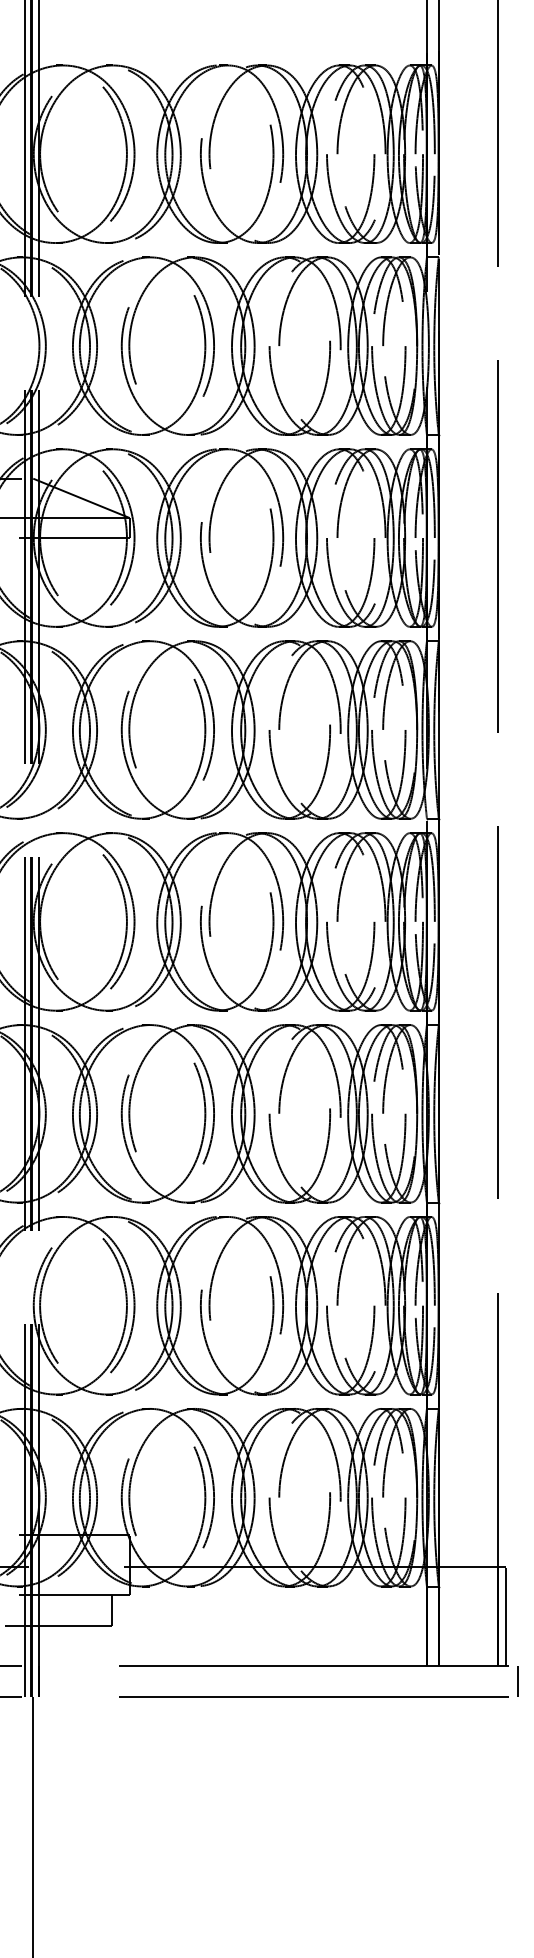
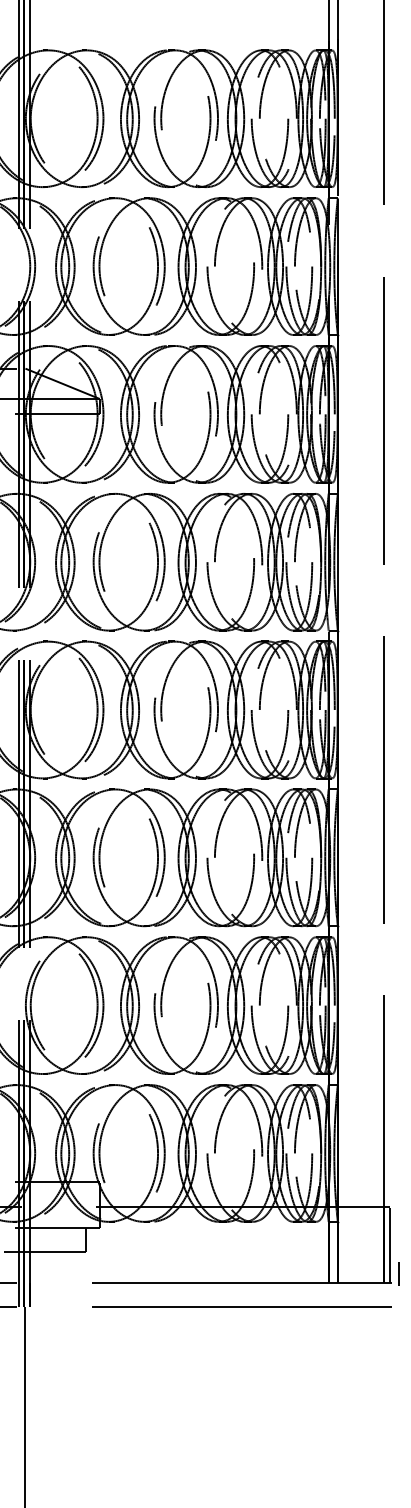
line: (517, 1681) -> (398, 1273), moved

